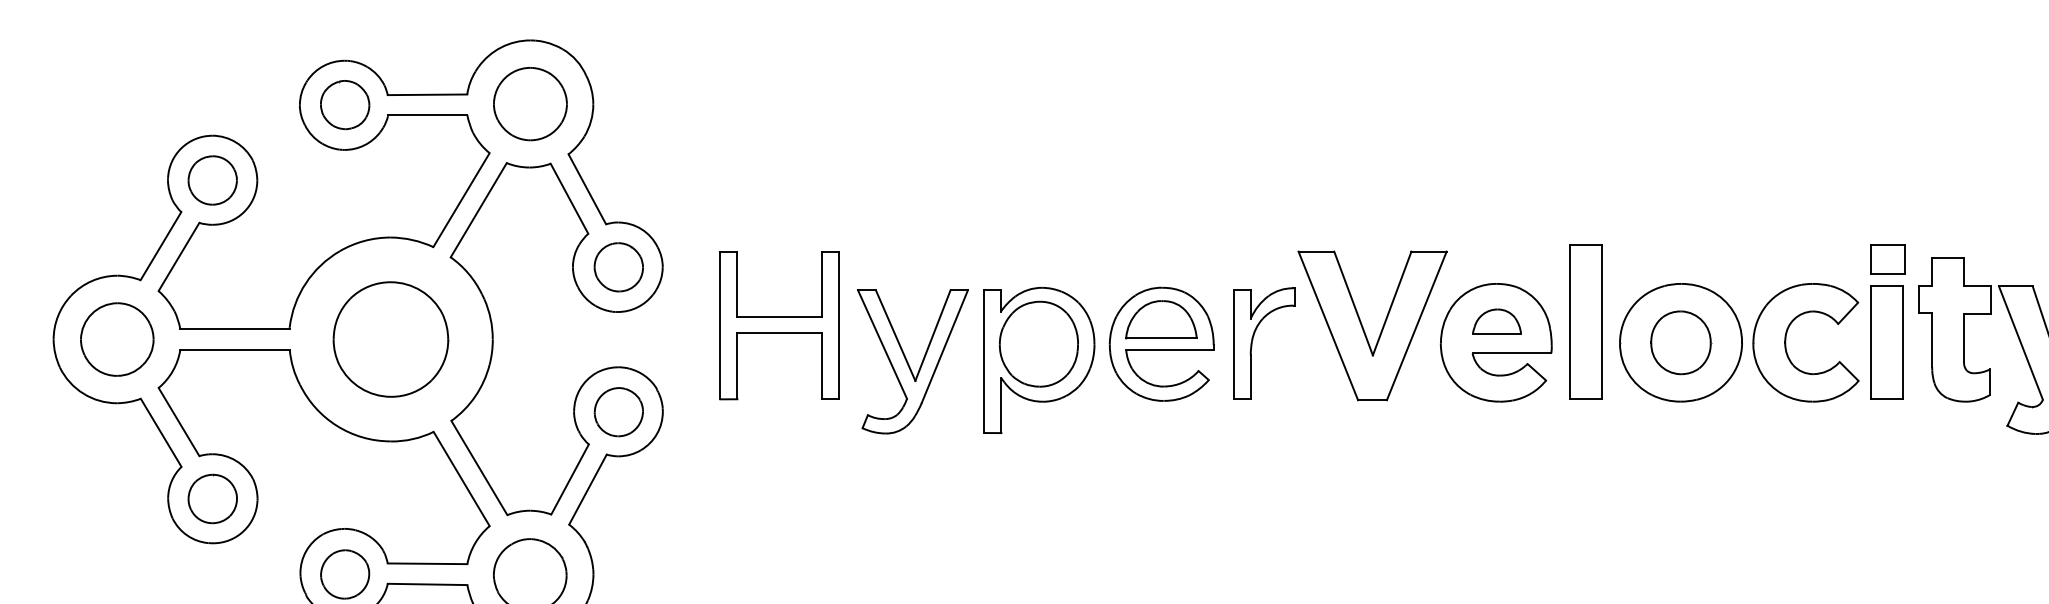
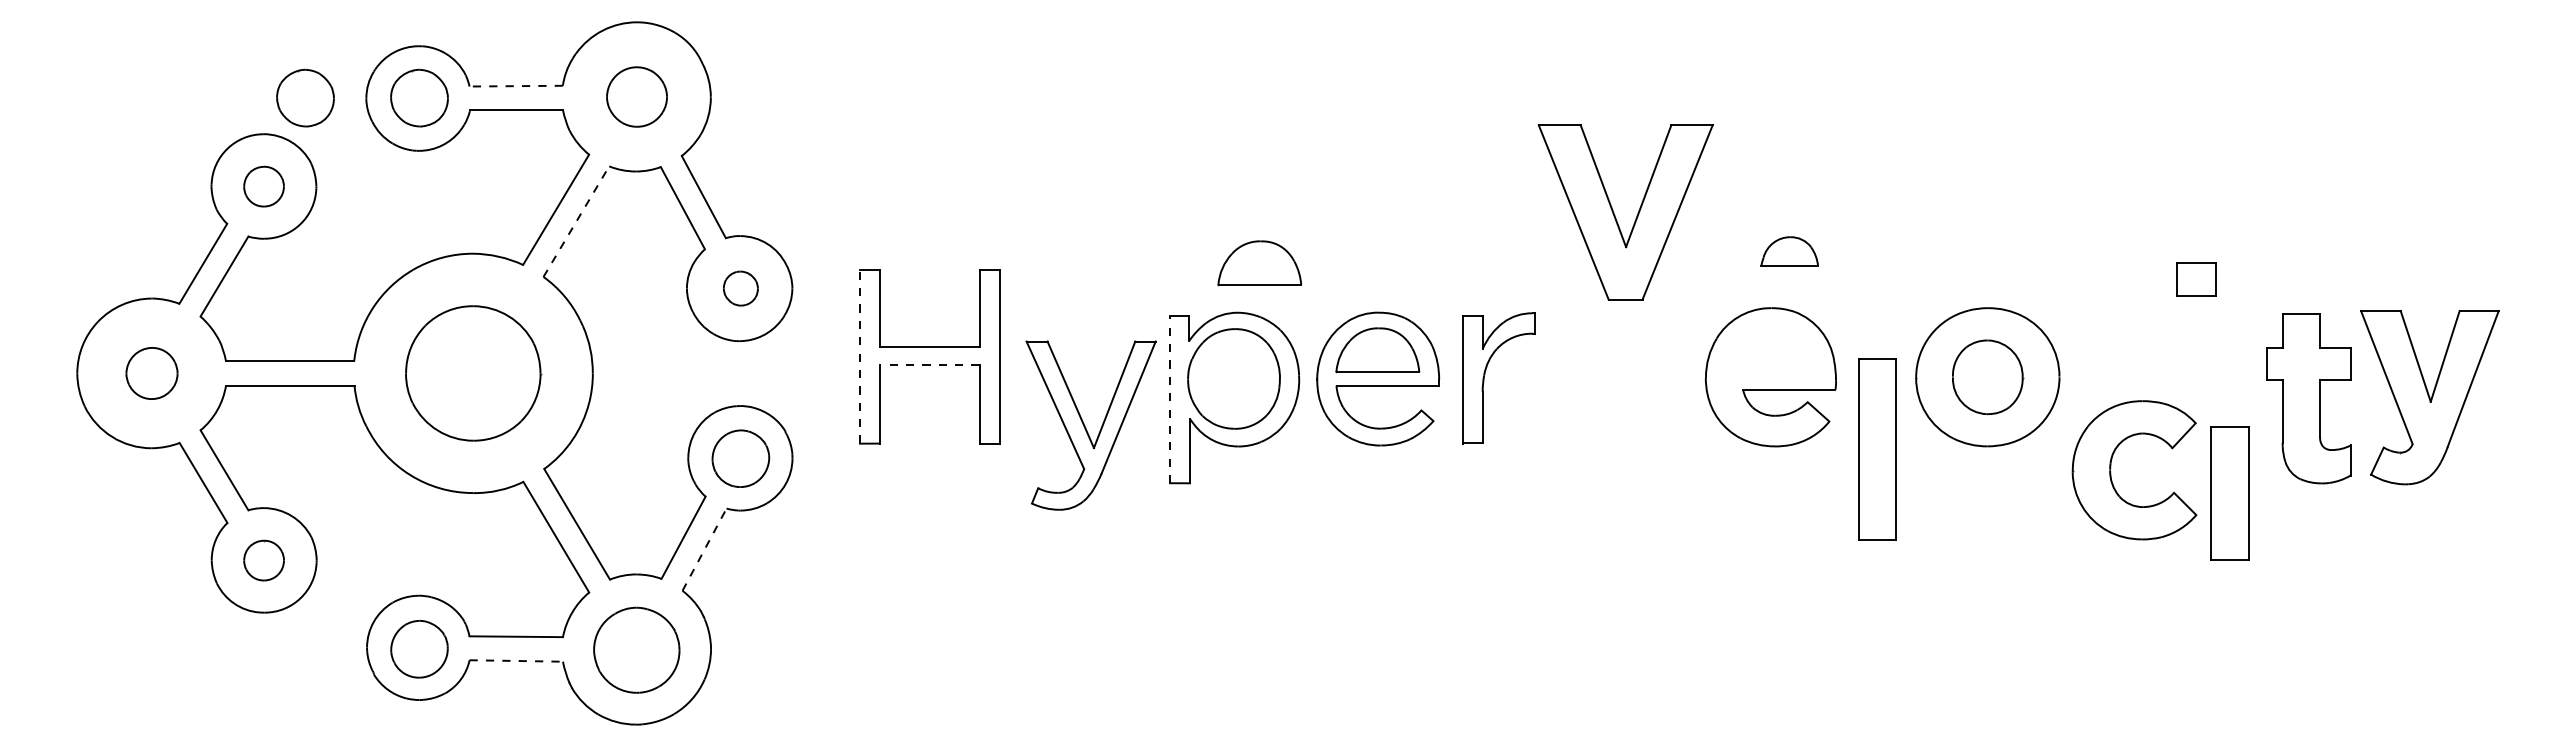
line: (427, 95) -> (516, 86), solid -> dashed
part: (529, 103) -> (636, 96), size x0.7
part: (248, 104) -> (305, 97), added
part: (212, 180) -> (263, 186), size x0.7
line: (478, 210) -> (576, 221), solid -> dashed
part: (1060, 245) -> (1259, 263), added
part: (1887, 259) -> (2196, 279), moved
part: (618, 267) -> (740, 288), size x0.6
part: (1496, 321) -> (1789, 251), moved
part: (1586, 322) -> (1877, 449), moved
line: (720, 325) -> (860, 356), solid -> dashed
part: (1363, 328) -> (1615, 215), moved
part: (1954, 329) -> (2308, 398), moved
line: (779, 332) -> (929, 365), solid -> dashed
part: (116, 339) -> (151, 373), size x0.6
part: (1886, 342) -> (2229, 493), moved
part: (1786, 343) -> (2111, 471), moved
part: (912, 361) -> (1090, 425), moved
line: (984, 361) -> (1170, 399), solid -> dashed
line: (587, 489) -> (704, 549), solid -> dashed
part: (212, 498) -> (263, 560), size x0.7
line: (427, 584) -> (516, 660), solid -> dashed

